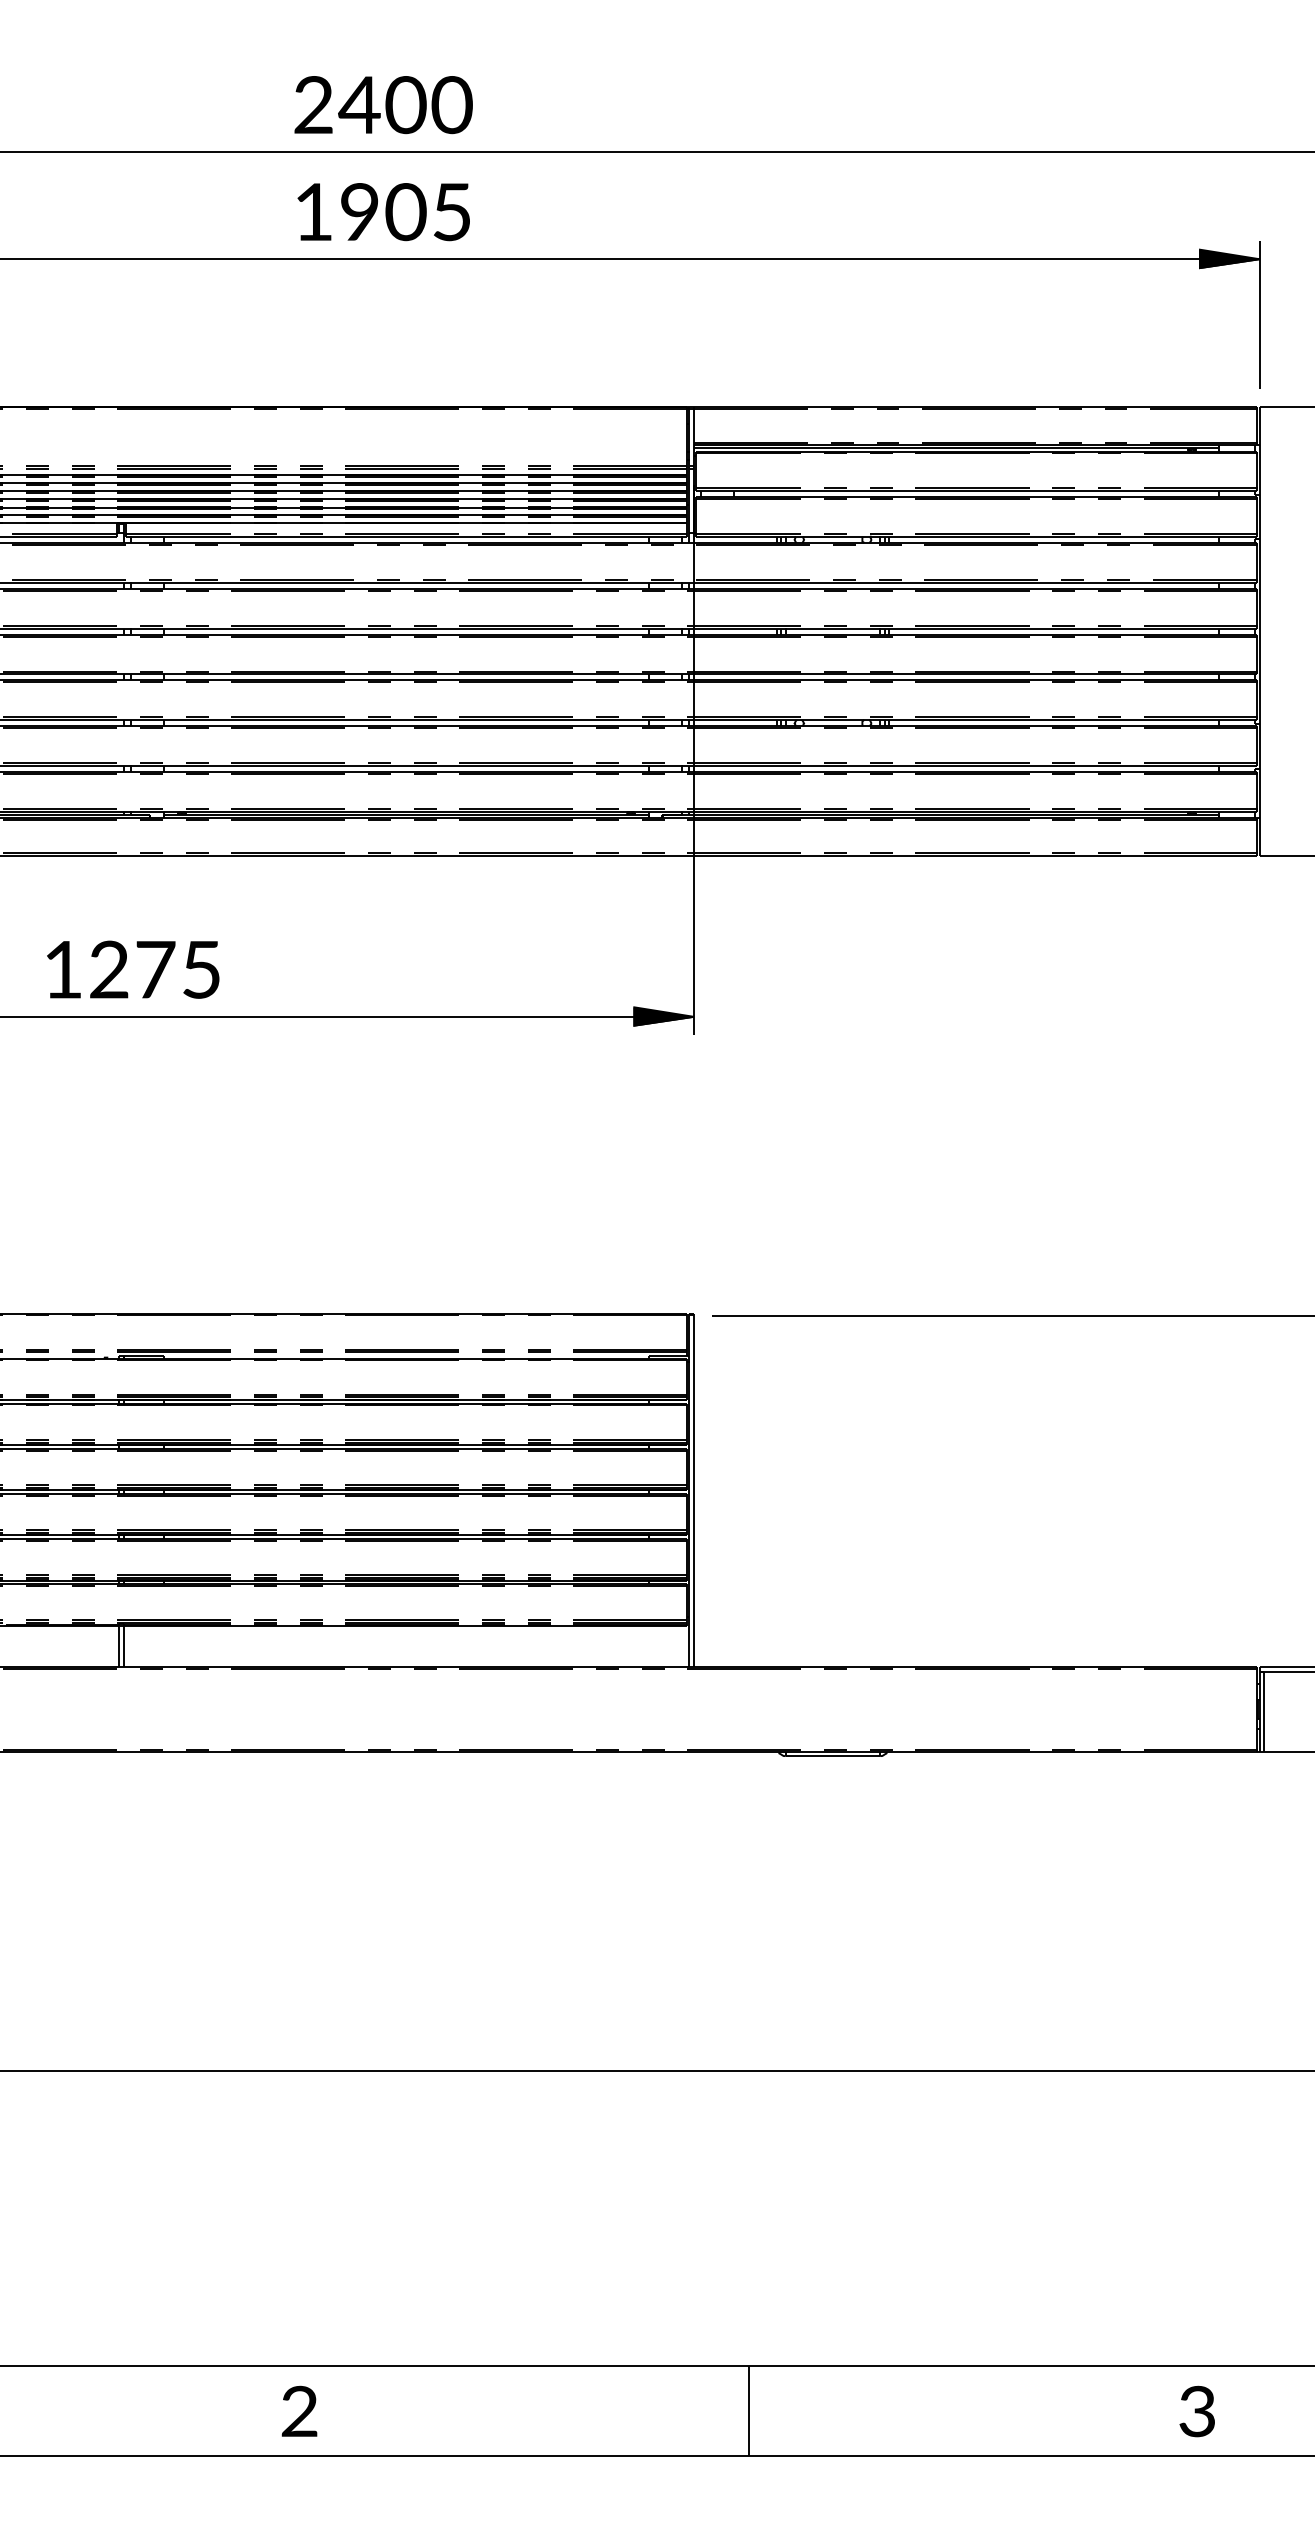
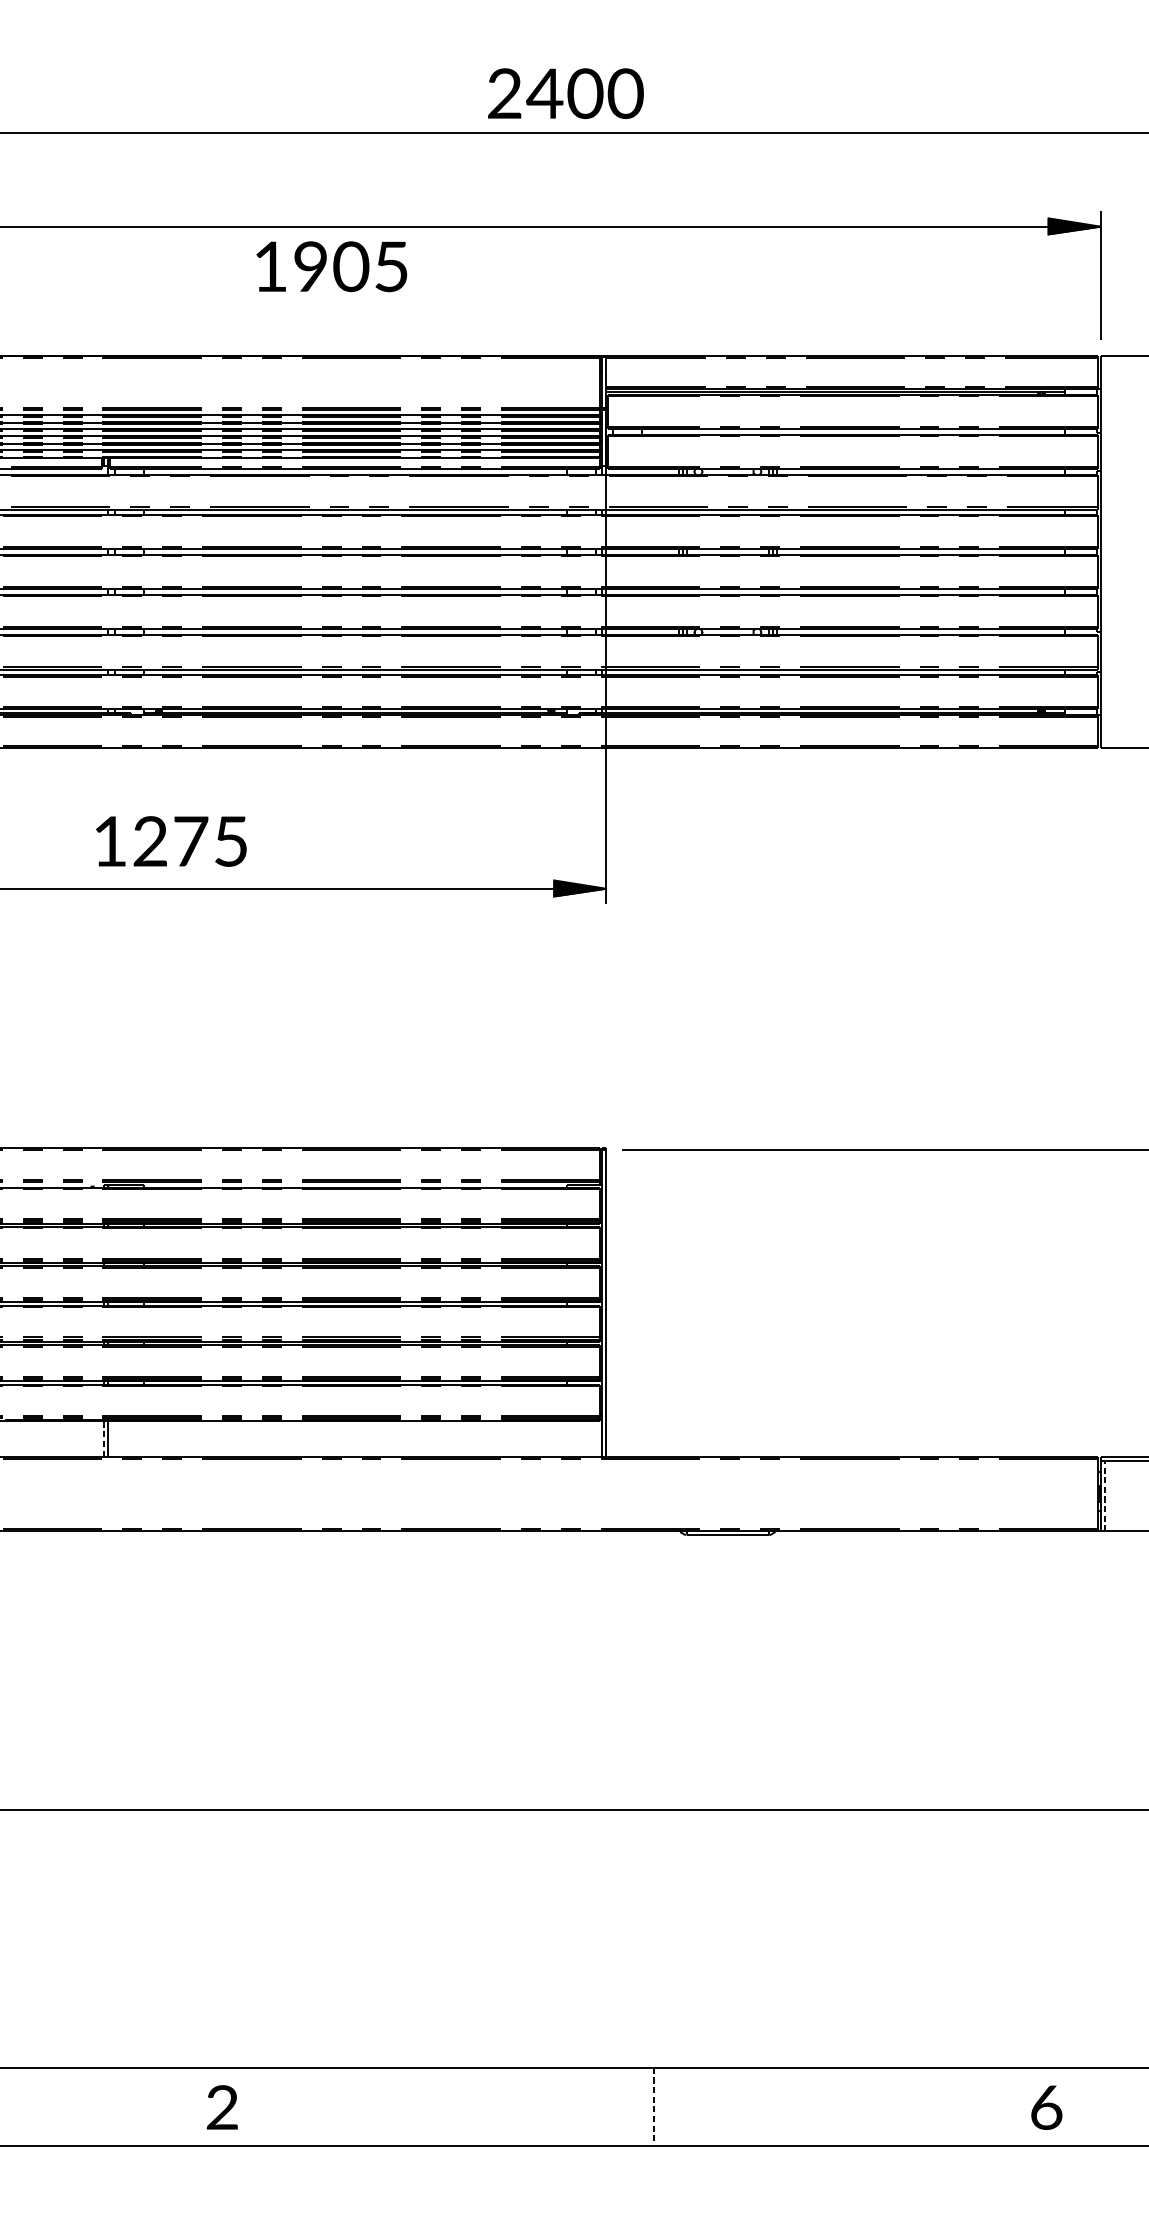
text: (383, 105) -> (565, 94), moved
text: (383, 212) -> (331, 267), moved
text: (133, 969) -> (171, 841), moved
line: (119, 1645) -> (104, 1438), solid -> dashed
line: (1264, 1711) -> (1104, 1495), solid -> dashed
text: (299, 2410) -> (222, 2106), moved
text: (1197, 2410) -> (1046, 2106), 3 -> 6
line: (749, 2411) -> (654, 2107), solid -> dashed

